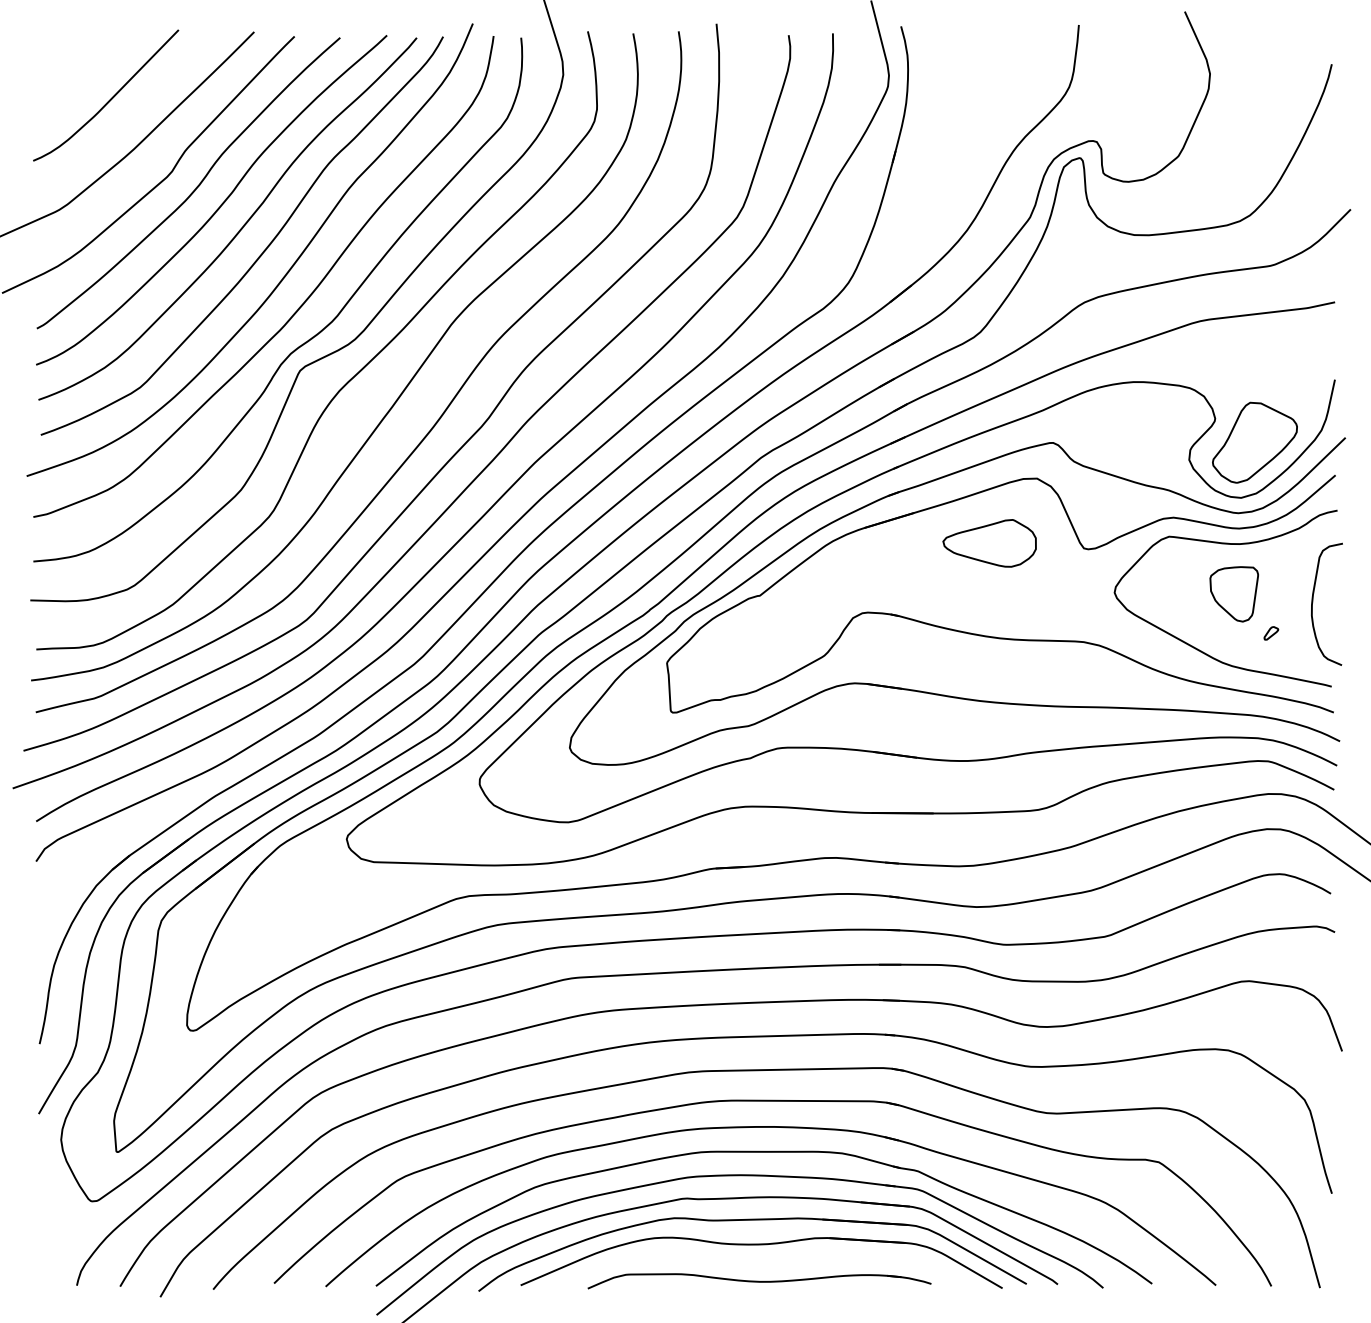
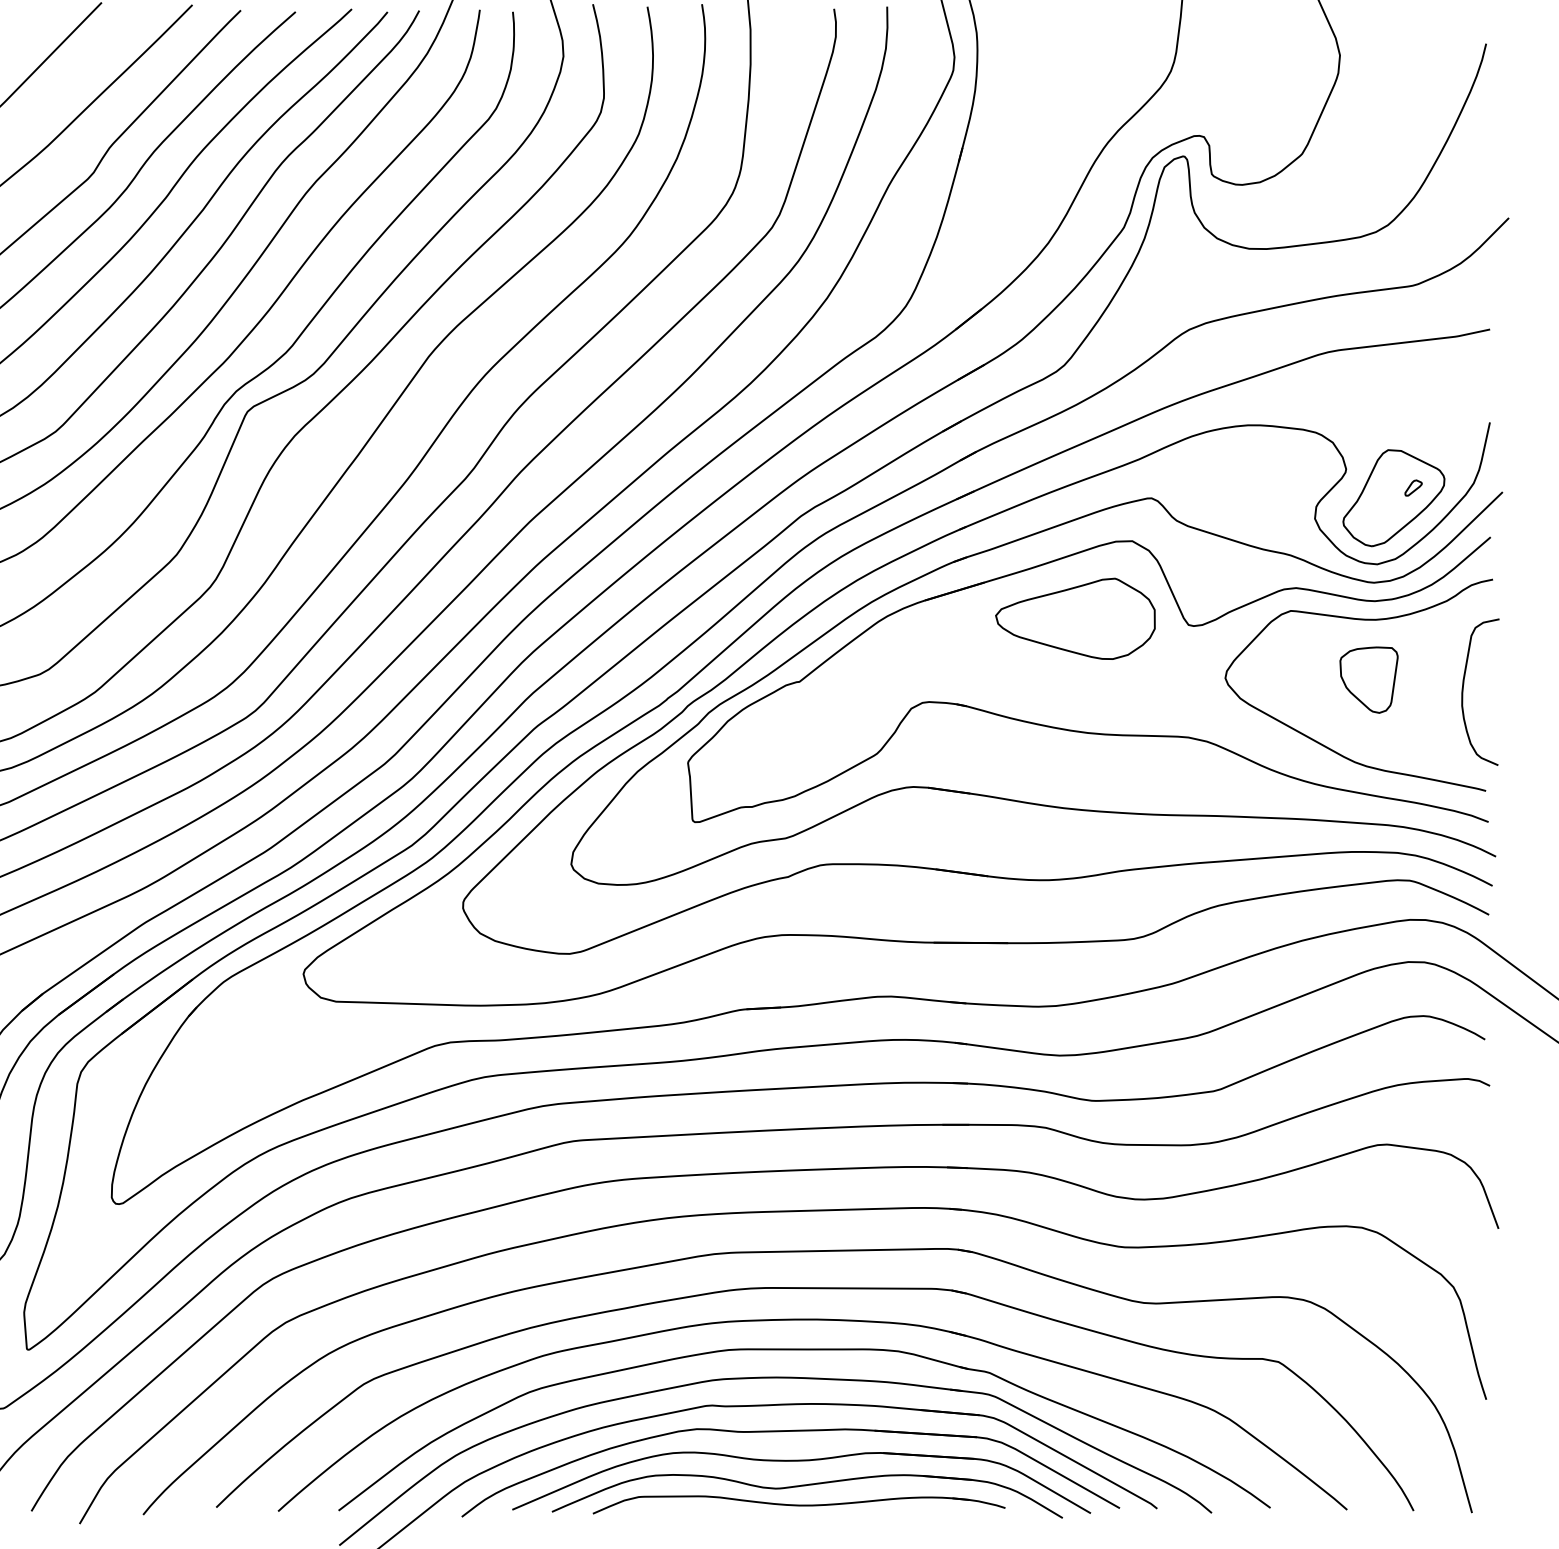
part: (989, 543) -> (1075, 619), size x1.43
part: (1271, 633) -> (1413, 488), moved
part: (766, 1265) -> (807, 1485), added

